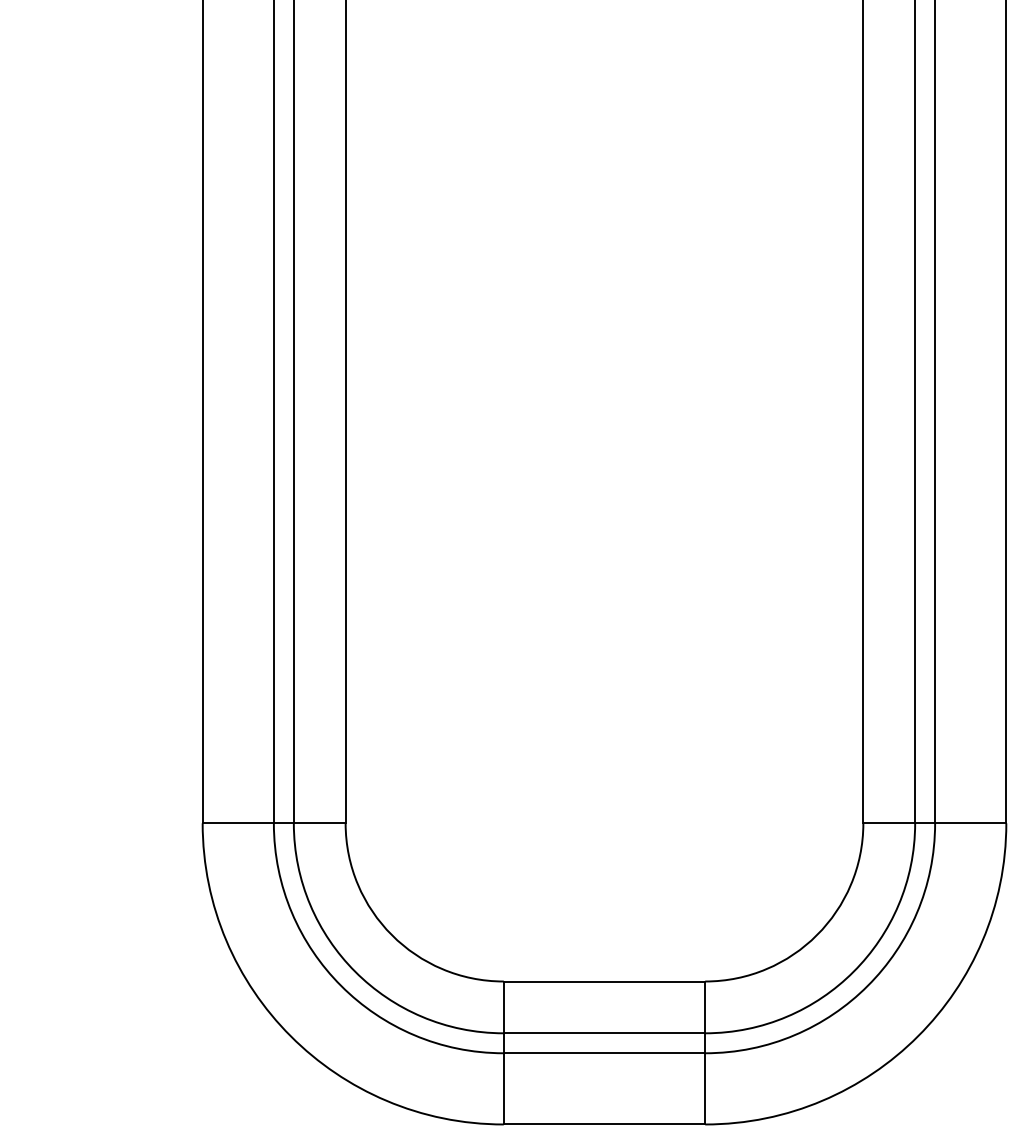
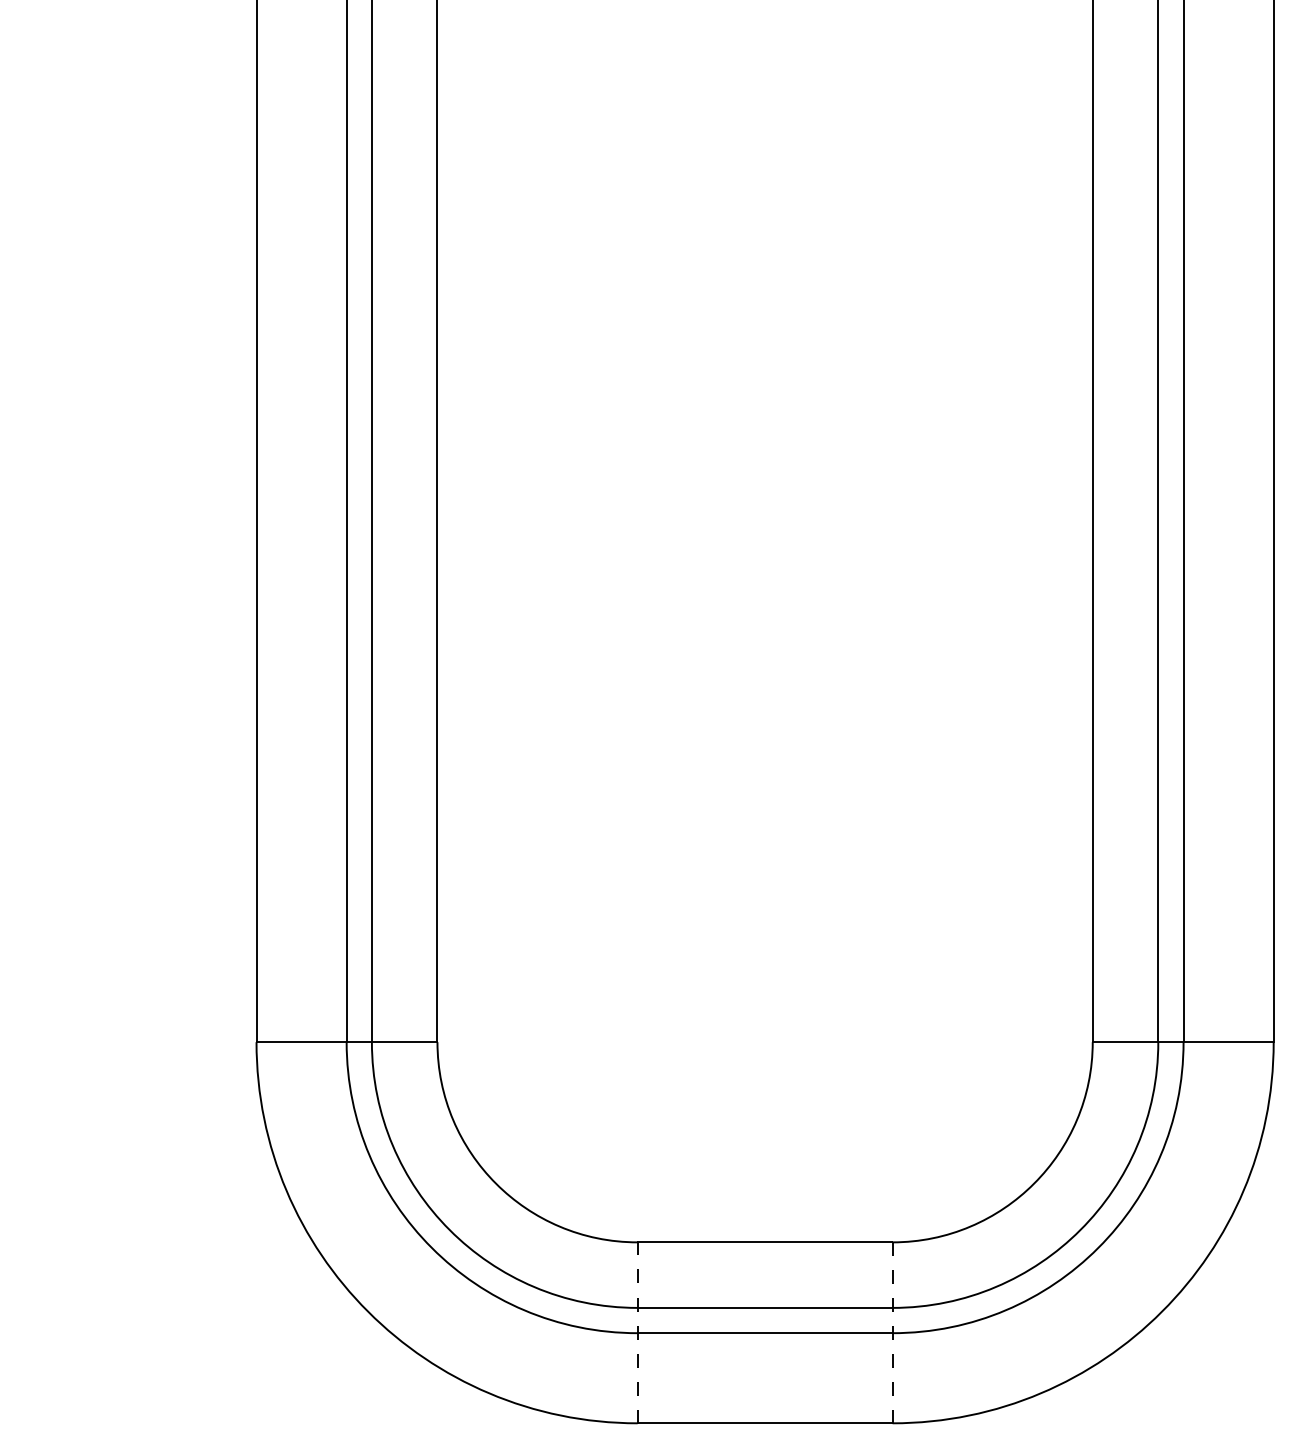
line: (503, 1052) -> (637, 1332), solid -> dashed
line: (705, 1053) -> (892, 1333), solid -> dashed

